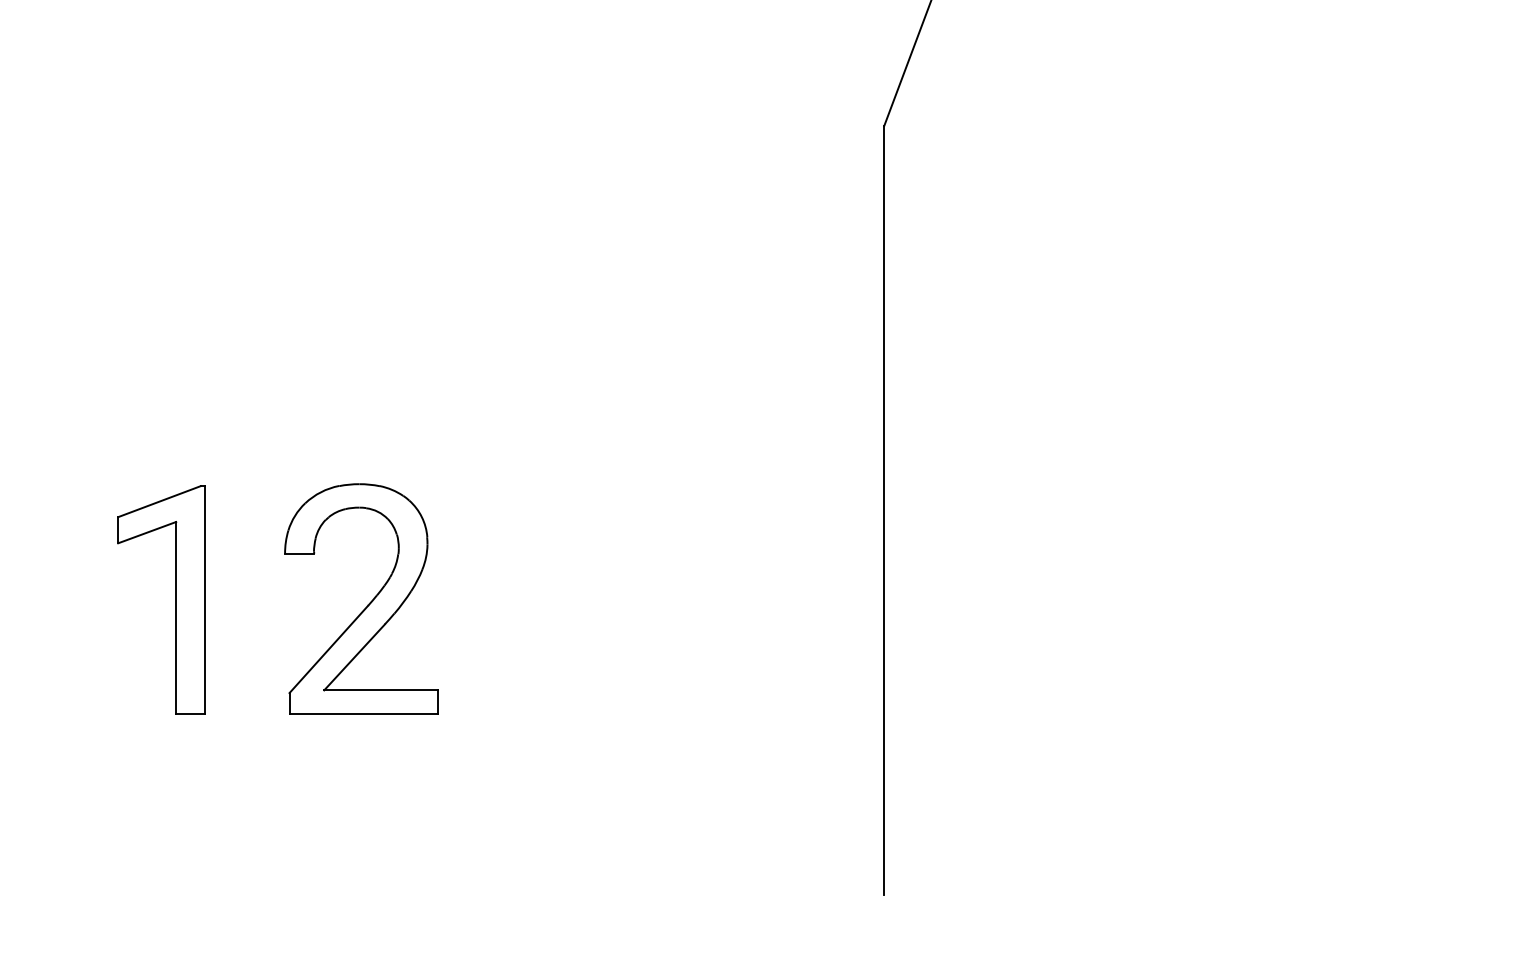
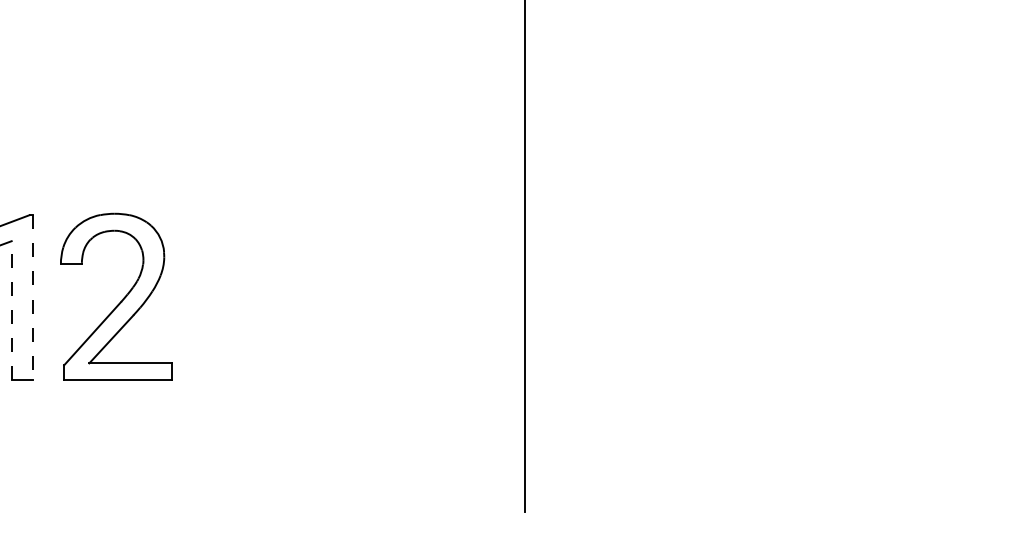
line: (205, 599) -> (32, 297), solid -> dashed
part: (367, 604) -> (120, 301), moved
line: (176, 617) -> (11, 310), solid -> dashed

